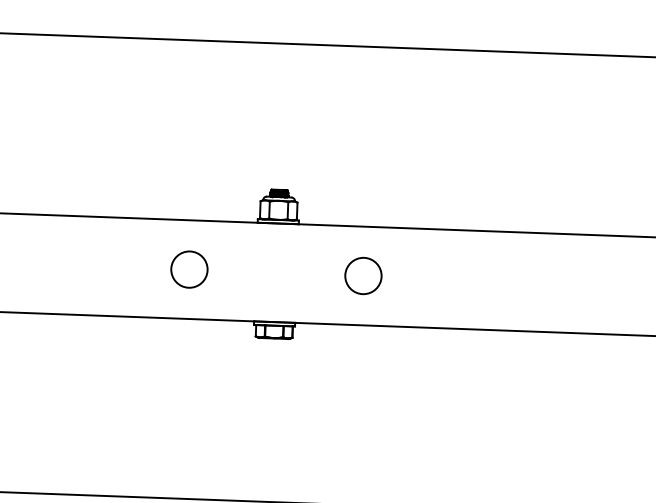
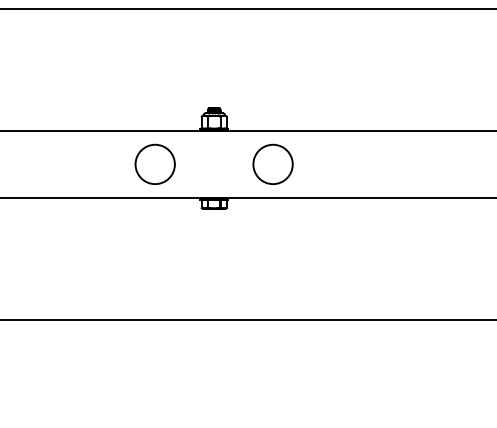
circle: (189, 269) -> (155, 164), size x1.6
circle: (363, 276) -> (273, 164), size x1.6

